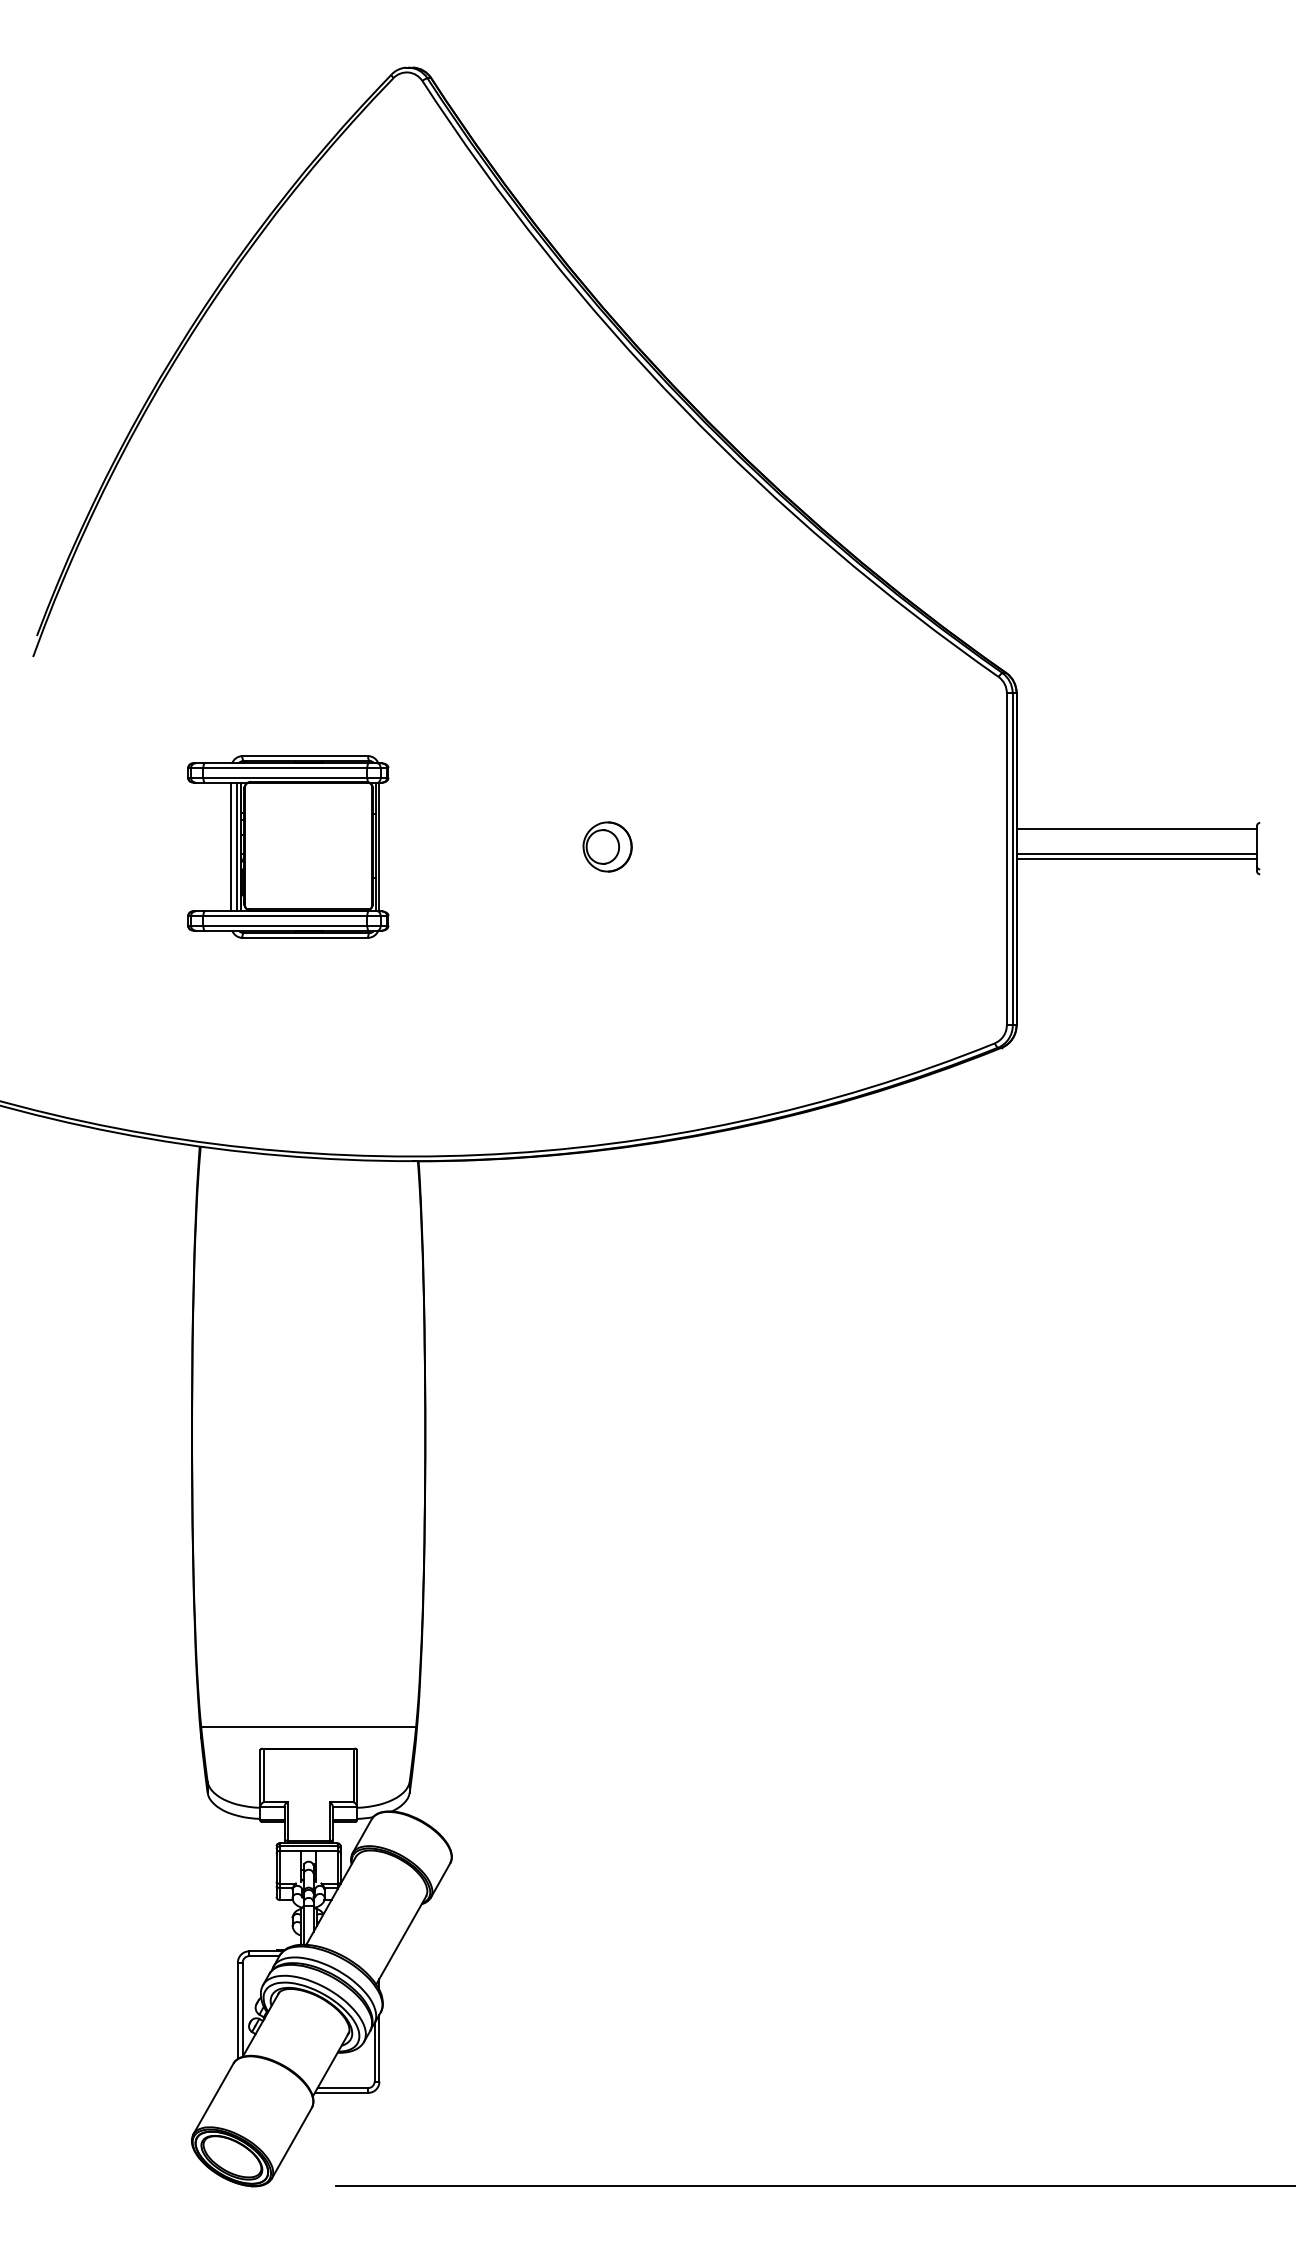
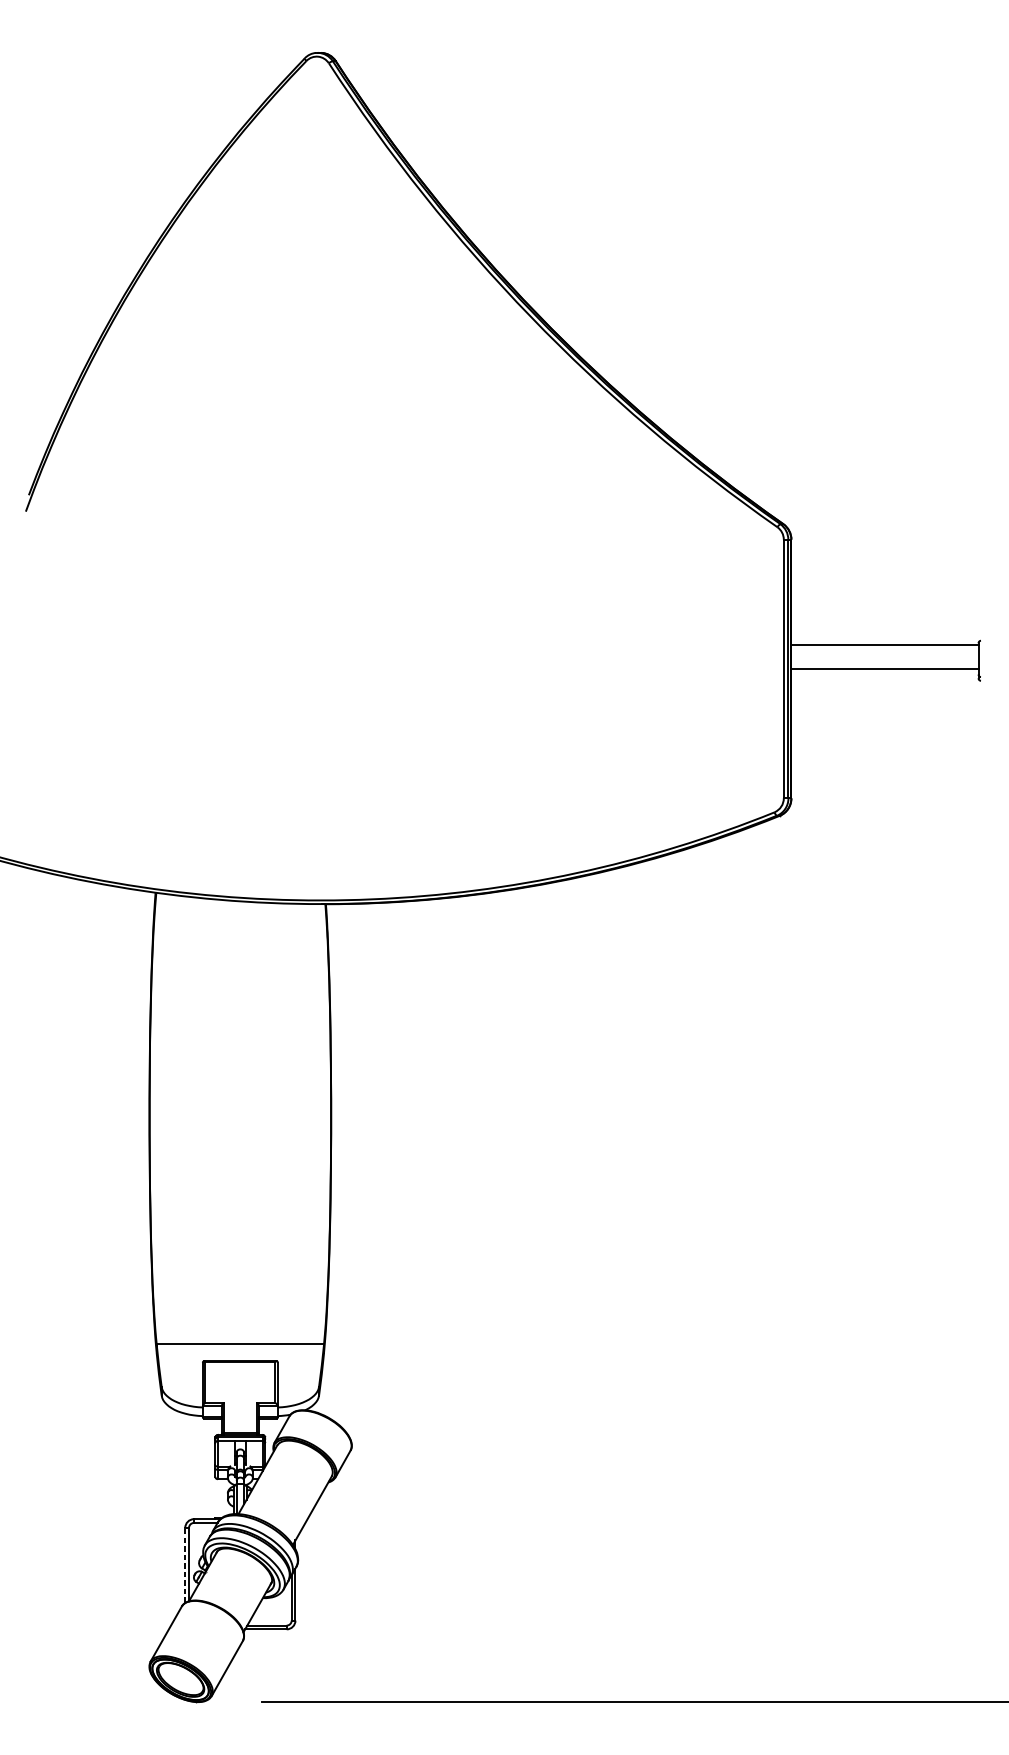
part: (288, 846) -> (224, 659), removed
part: (607, 846) -> (472, 659), removed
line: (1136, 854) -> (884, 665), removed
line: (237, 2010) -> (184, 1565), solid -> dashed

